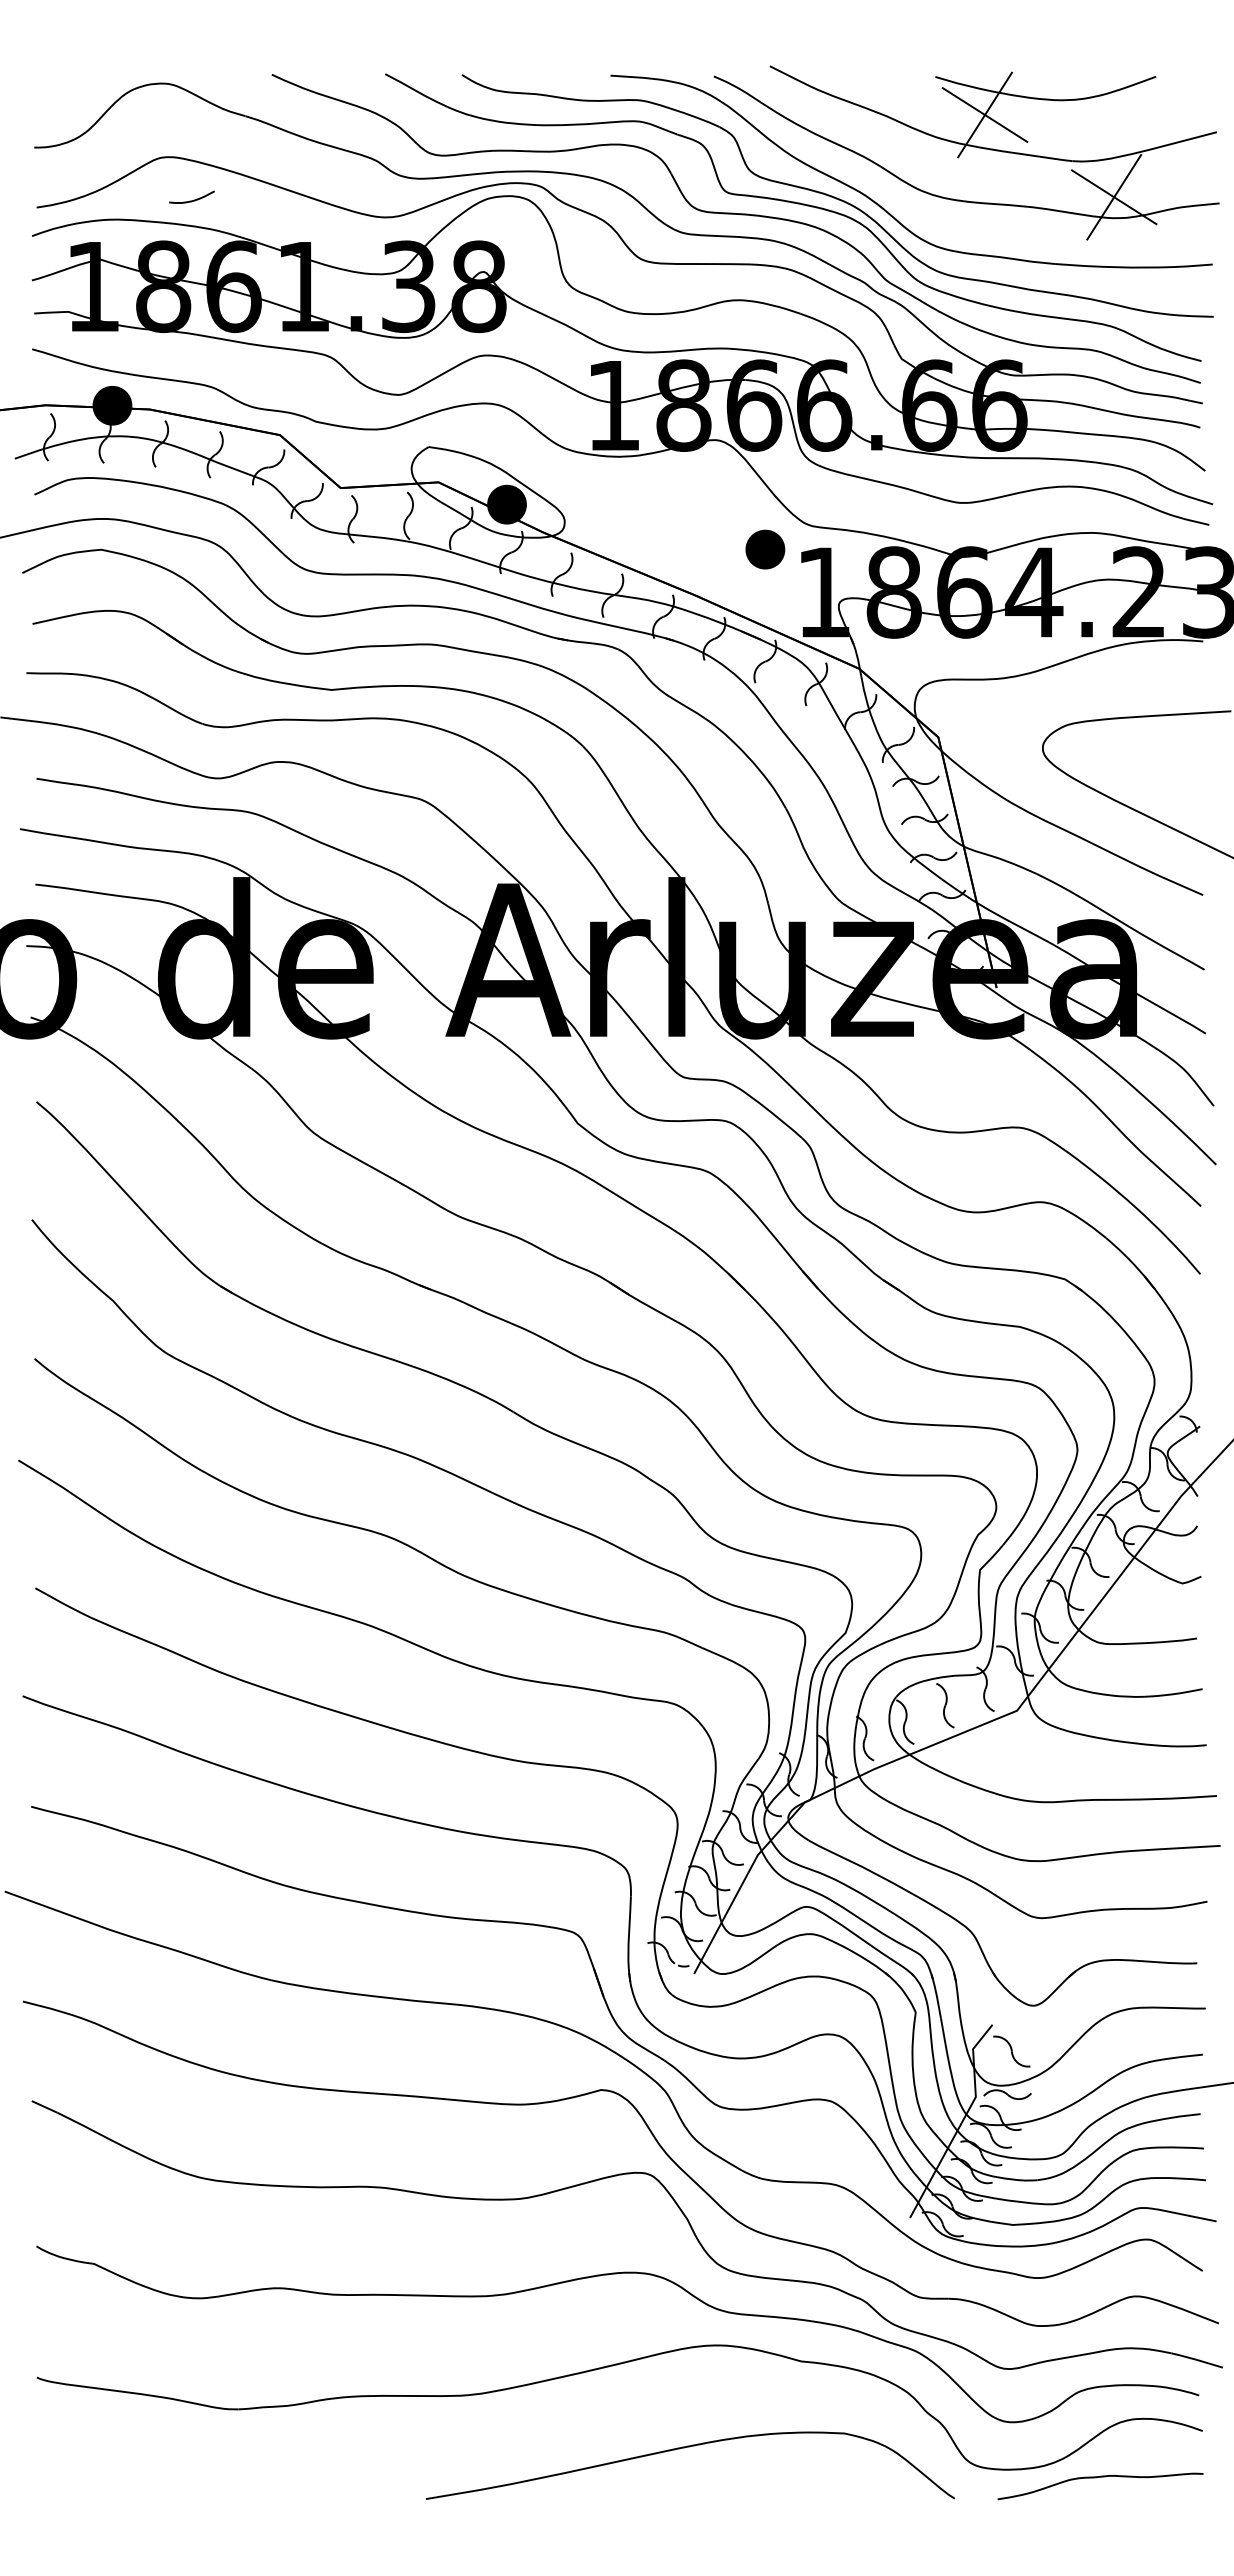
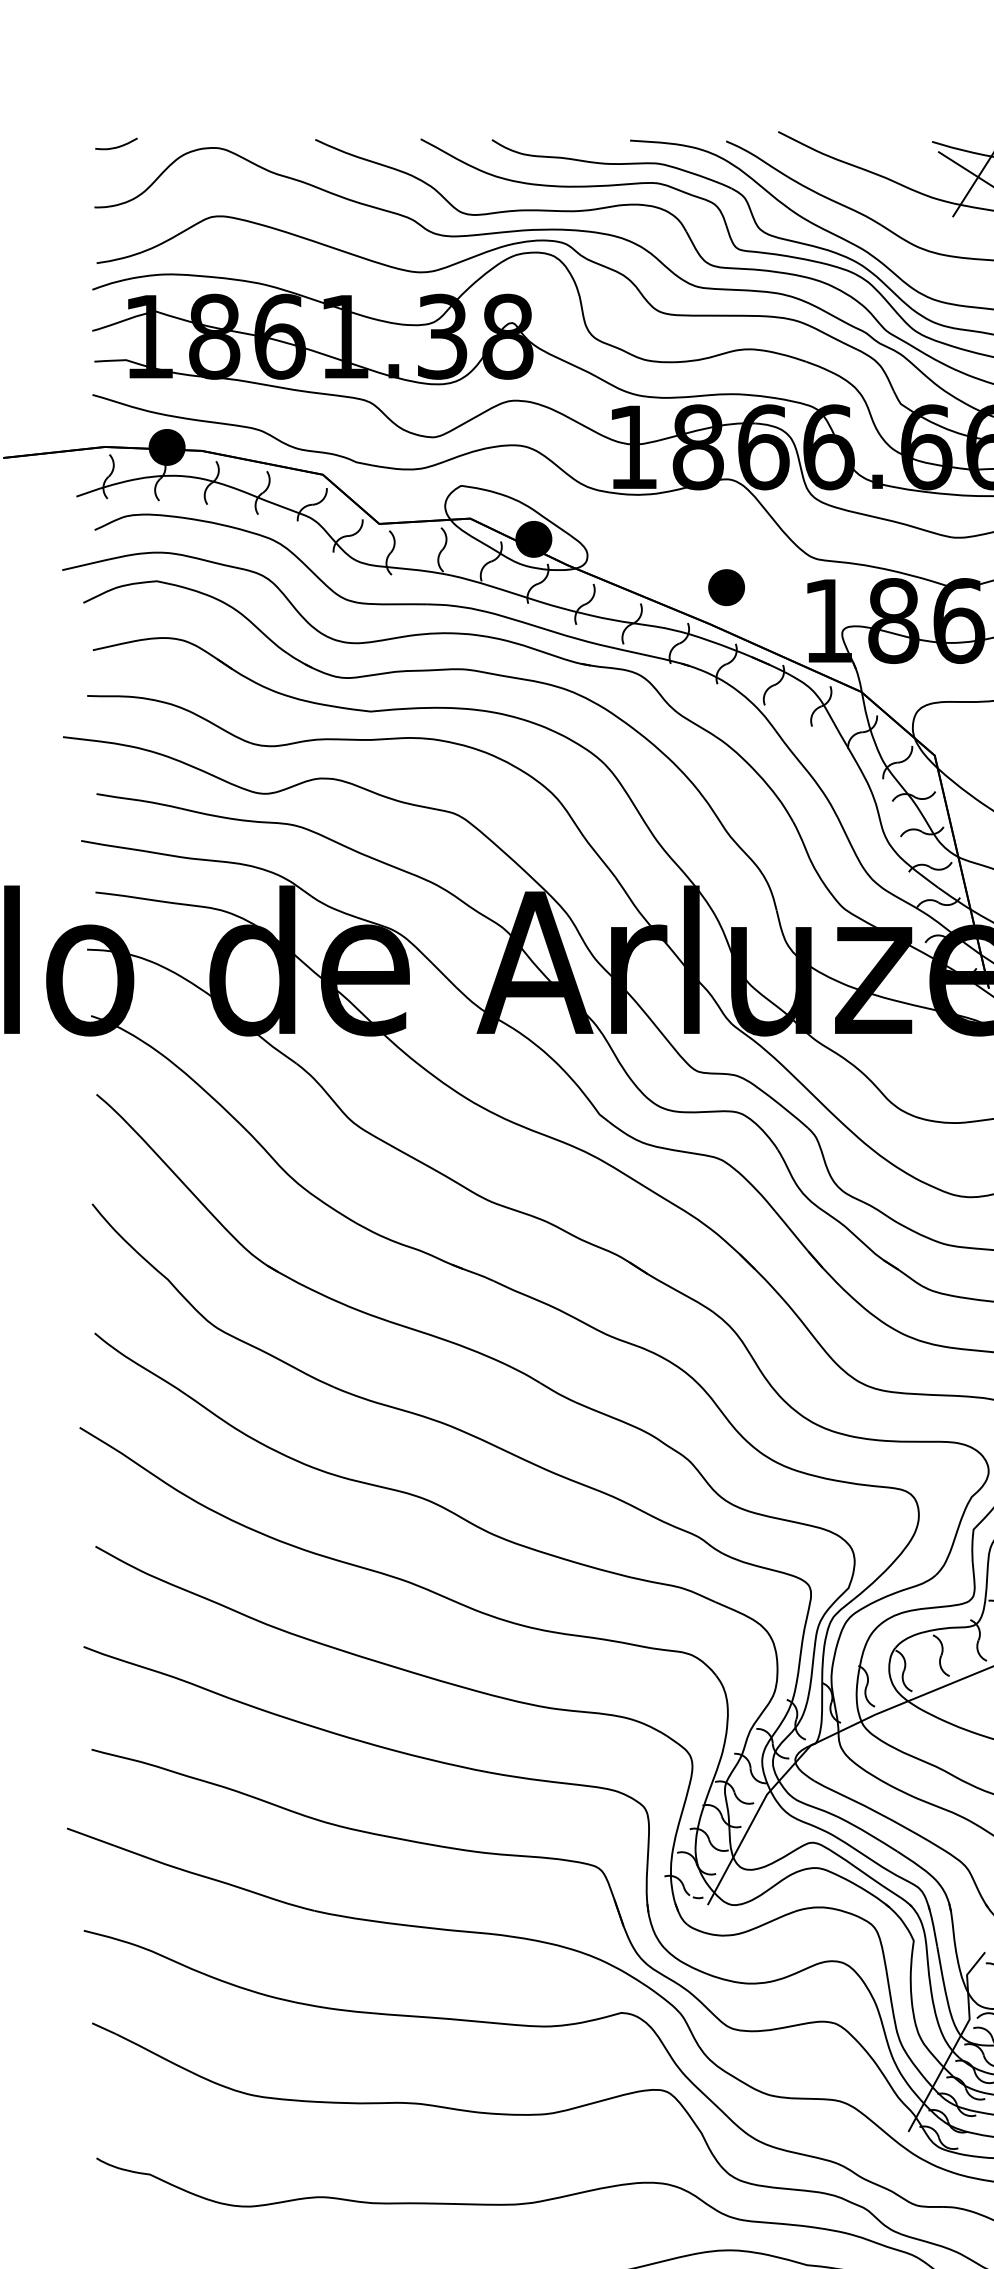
curve: (193, 199) -> (117, 146), moved
part: (765, 549) -> (726, 587), moved

